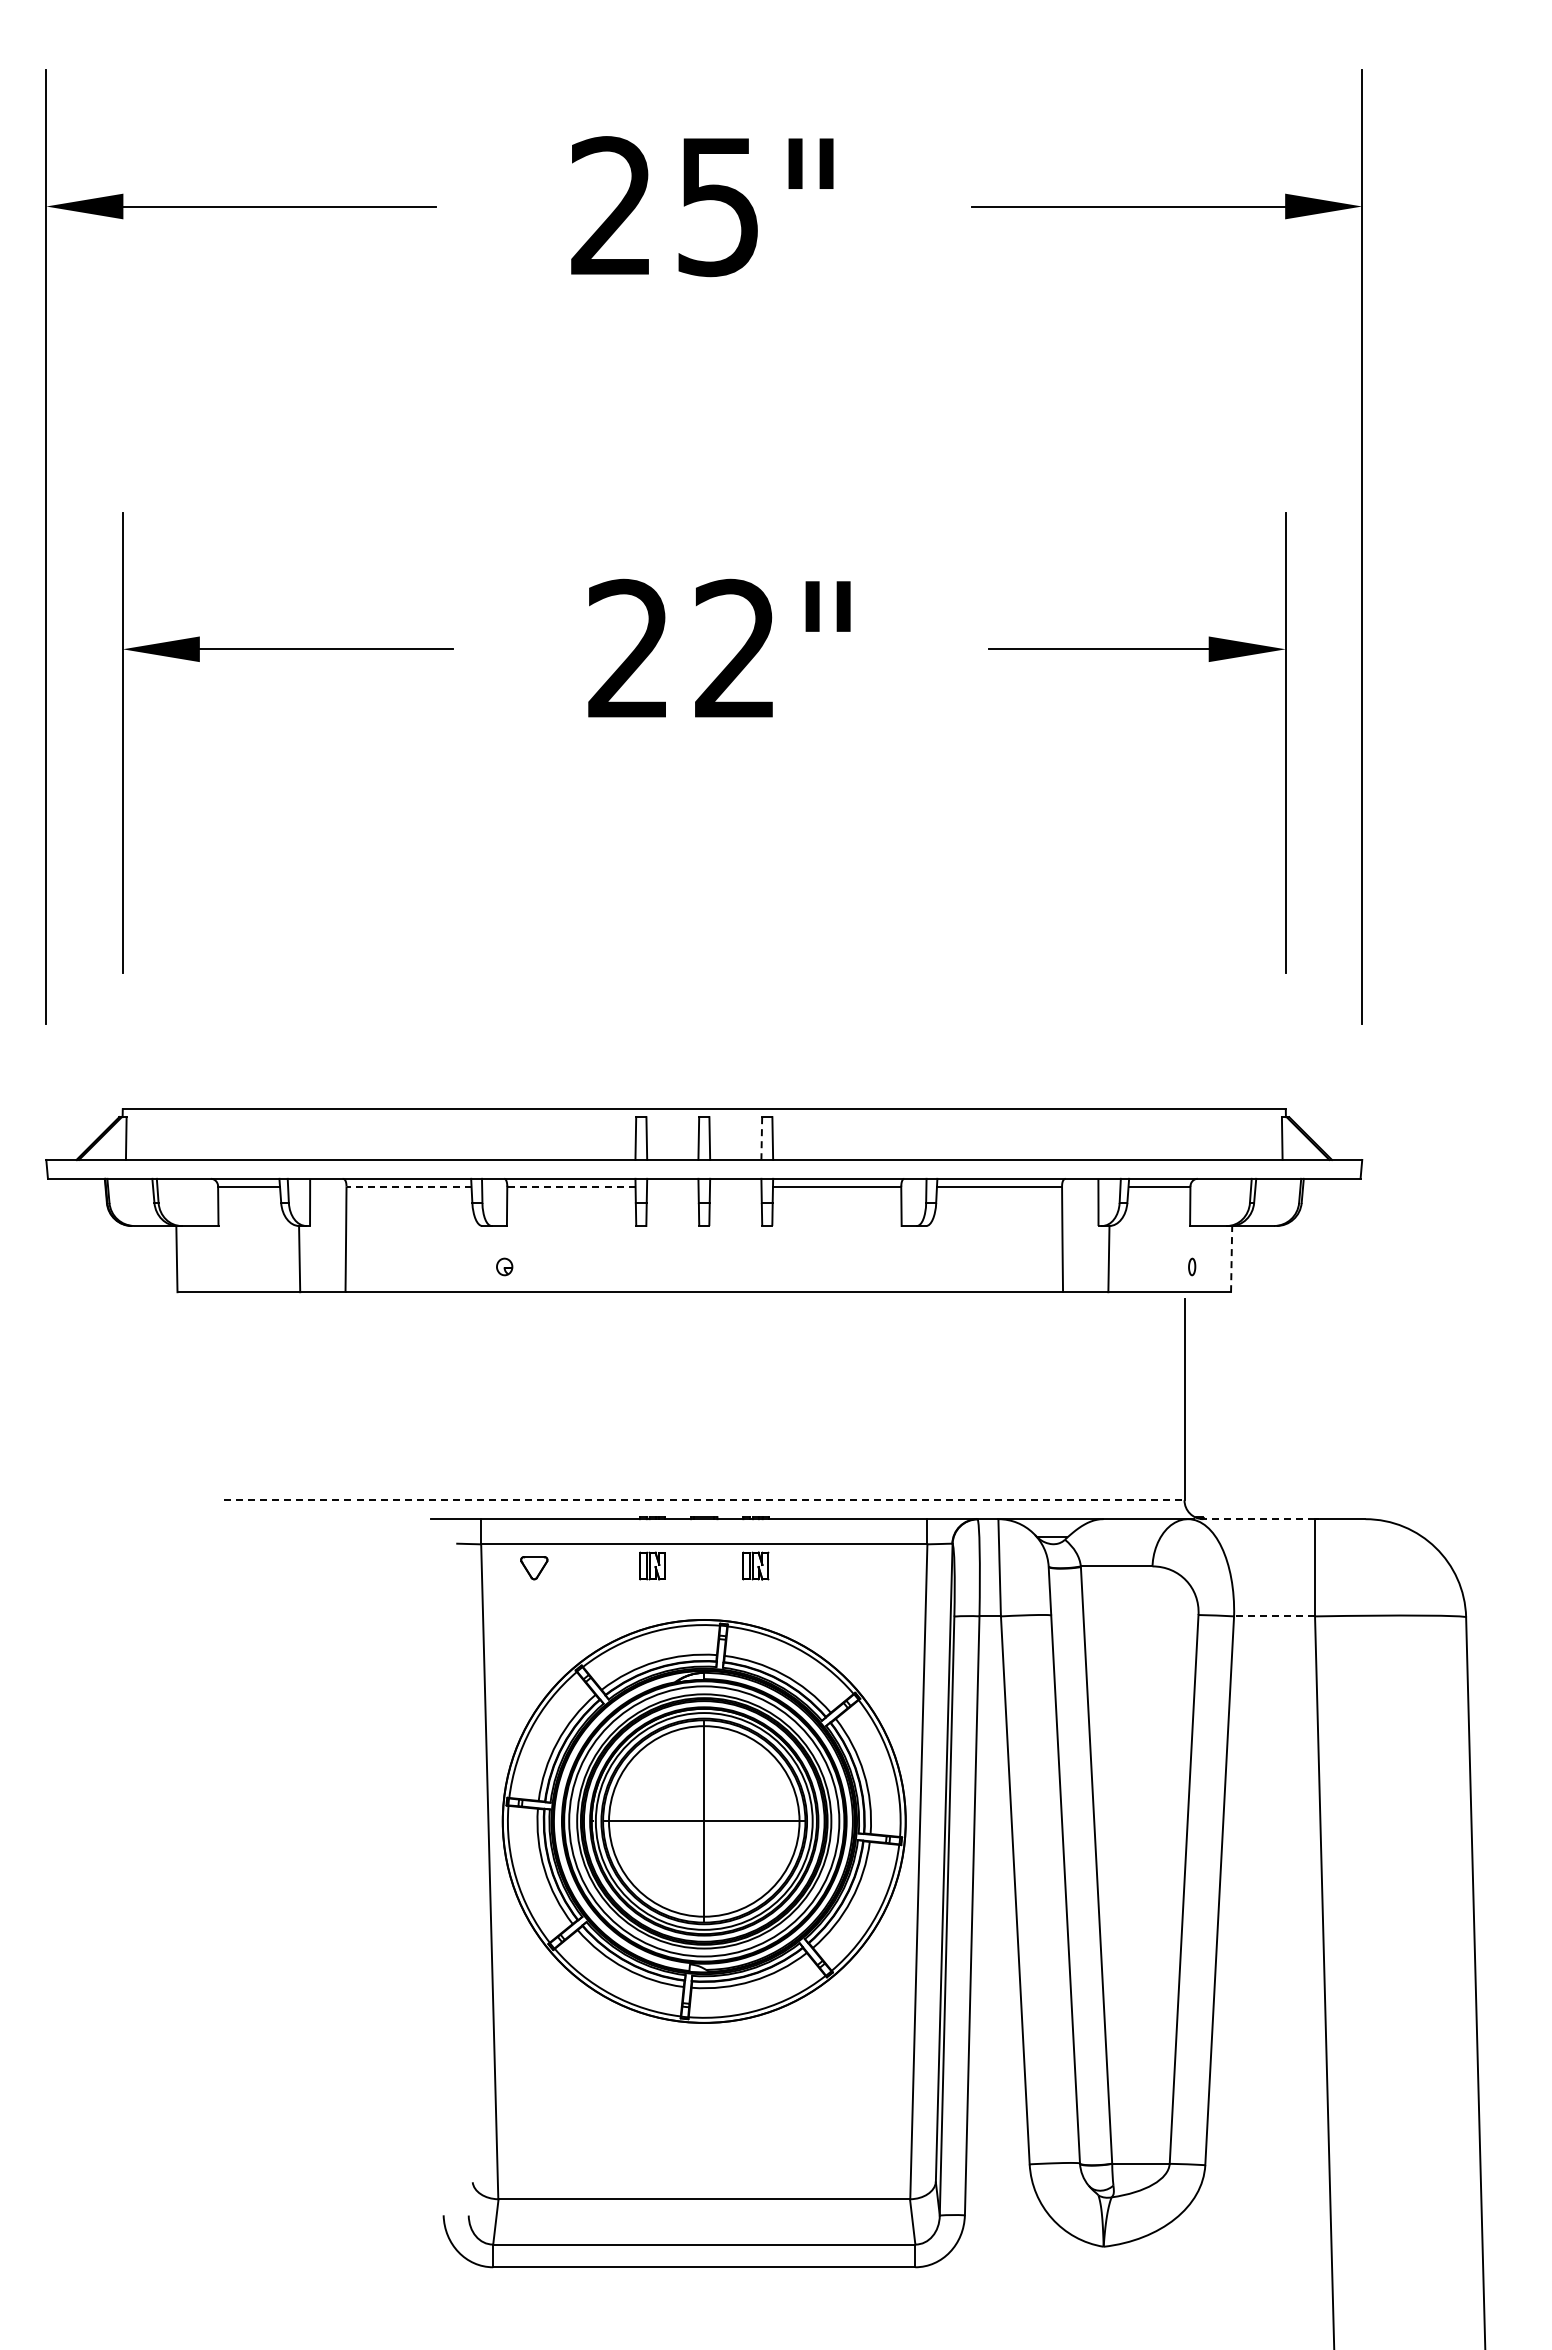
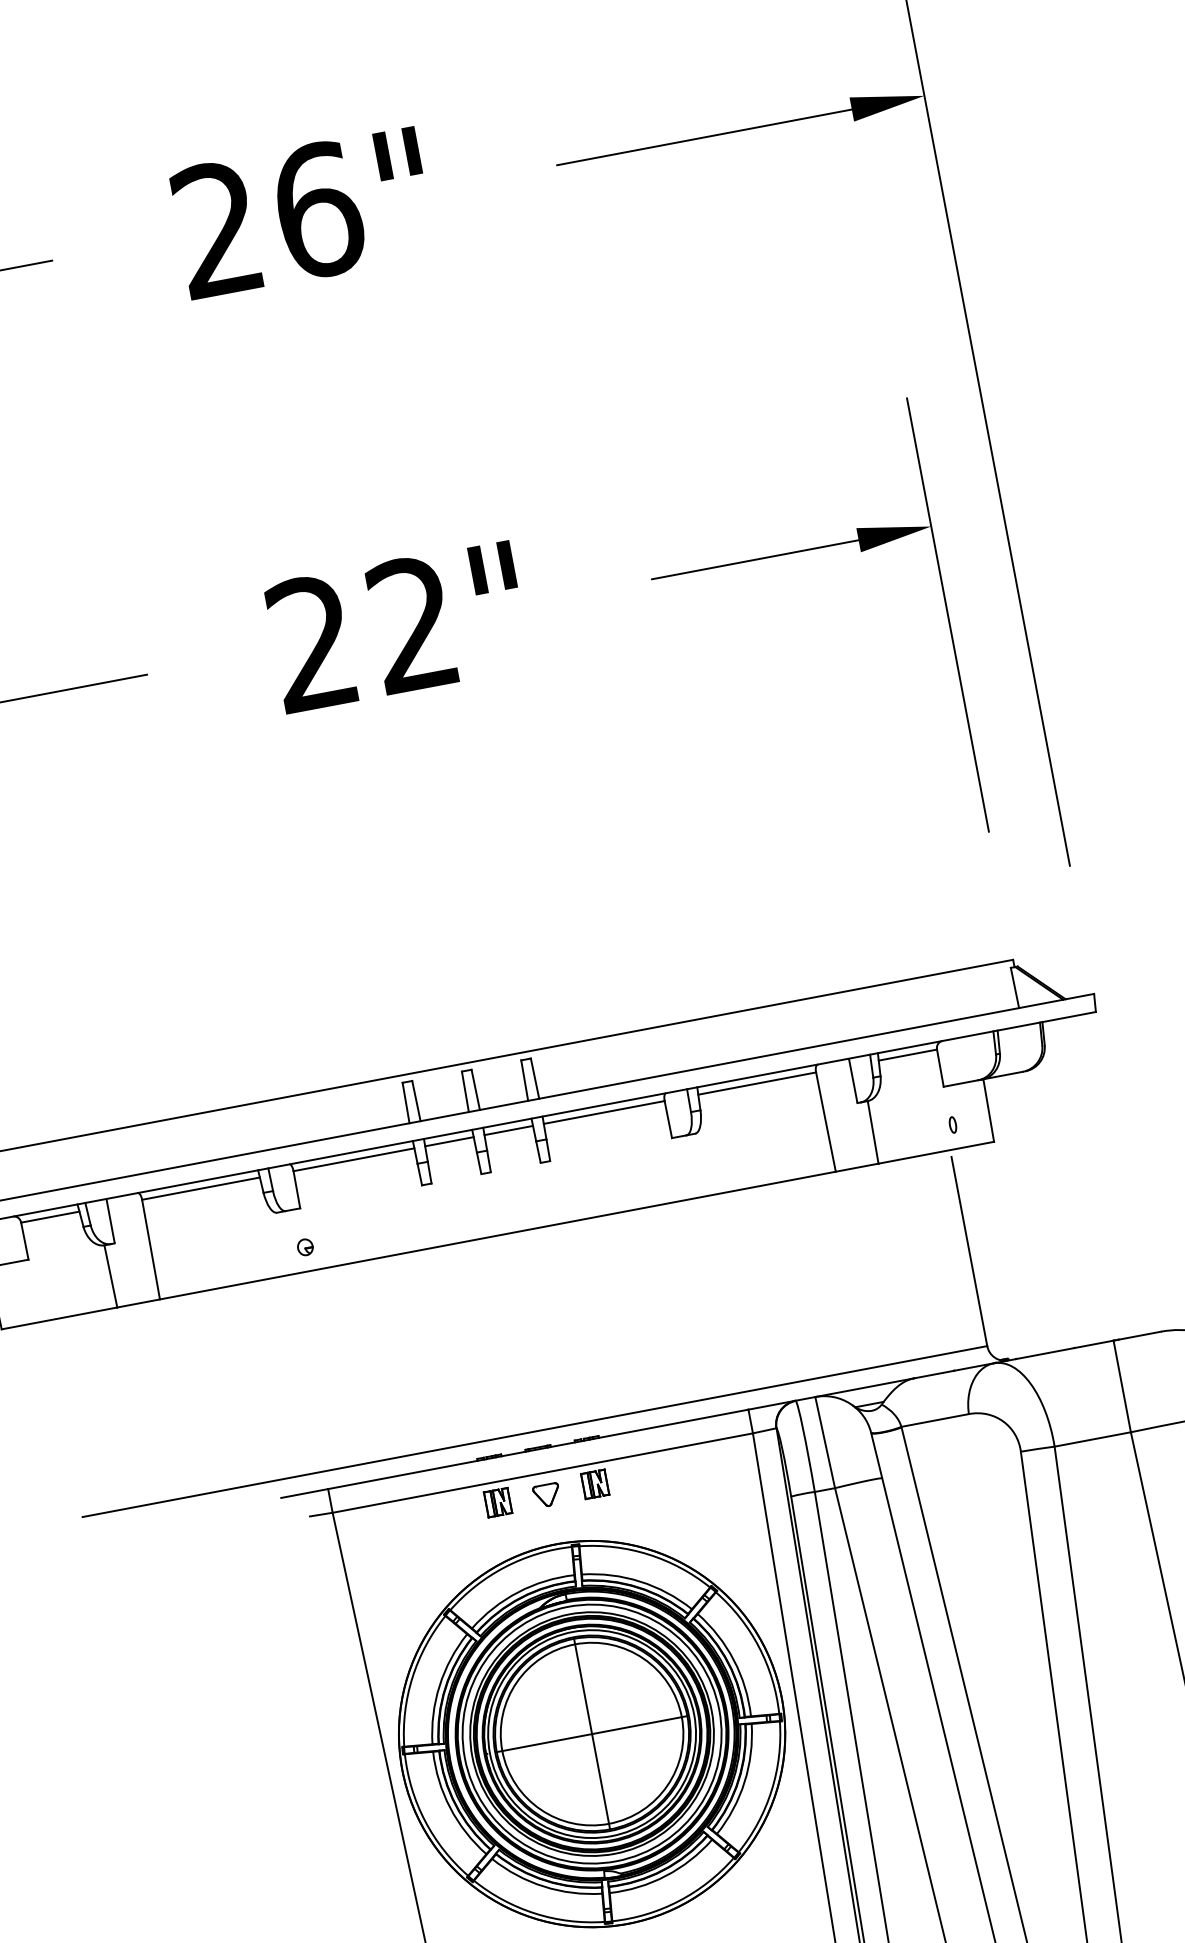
text: (719, 206) -> (319, 210), 25" -> 26"
line: (761, 1139) -> (524, 1081), dashed -> solid
line: (409, 1186) -> (201, 1188), dashed -> solid
line: (570, 1186) -> (353, 1159), dashed -> solid
line: (672, 1186) -> (449, 1141), added
line: (735, 1186) -> (508, 1130), added
line: (1231, 1258) -> (988, 1110), dashed -> solid
line: (704, 1500) -> (535, 1431), dashed -> solid
line: (1251, 1519) -> (1053, 1352), dashed -> solid
part: (534, 1568) -> (547, 1495), moved
line: (1274, 1616) -> (1092, 1439), dashed -> solid

